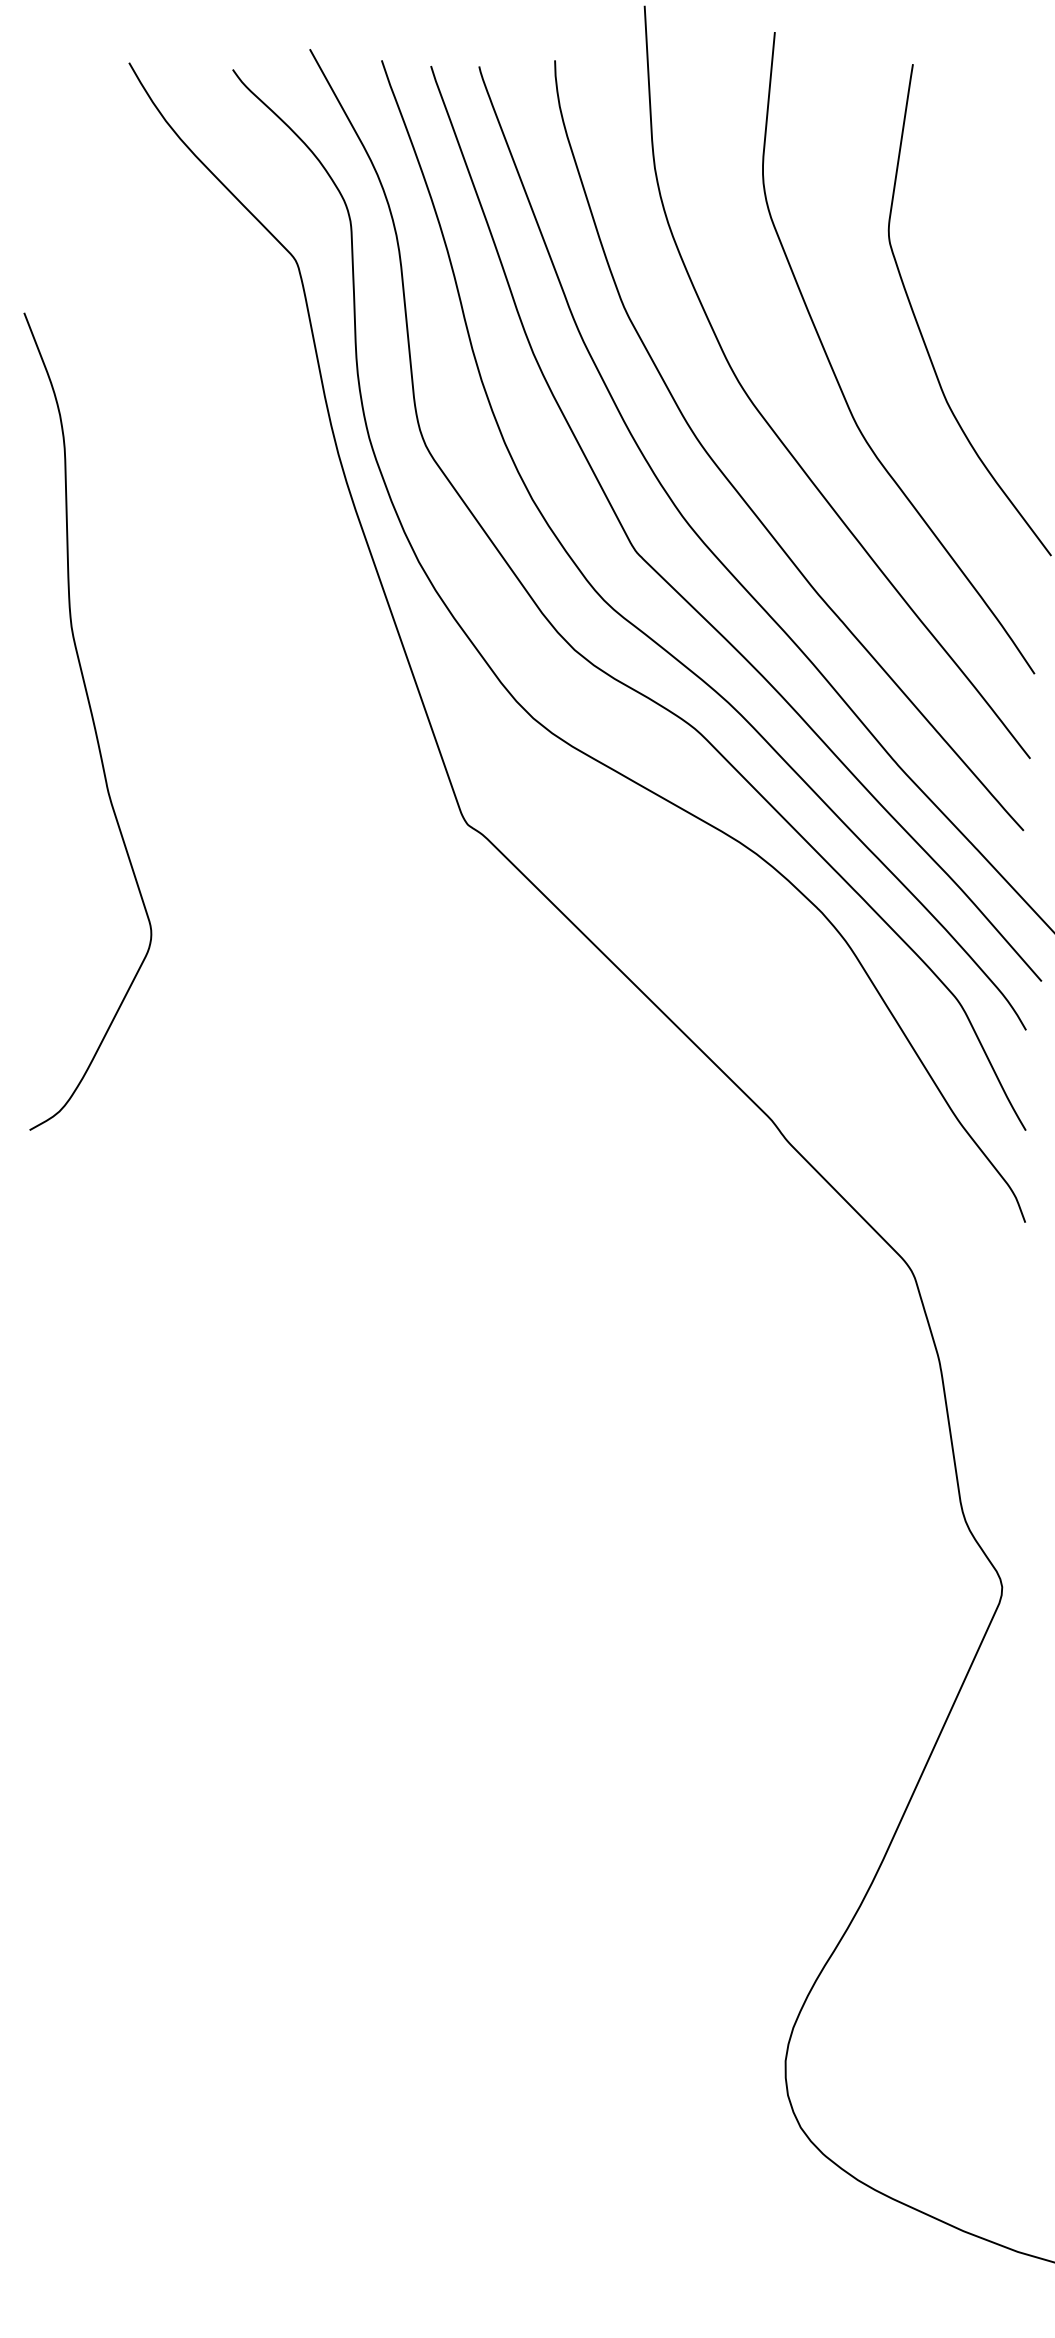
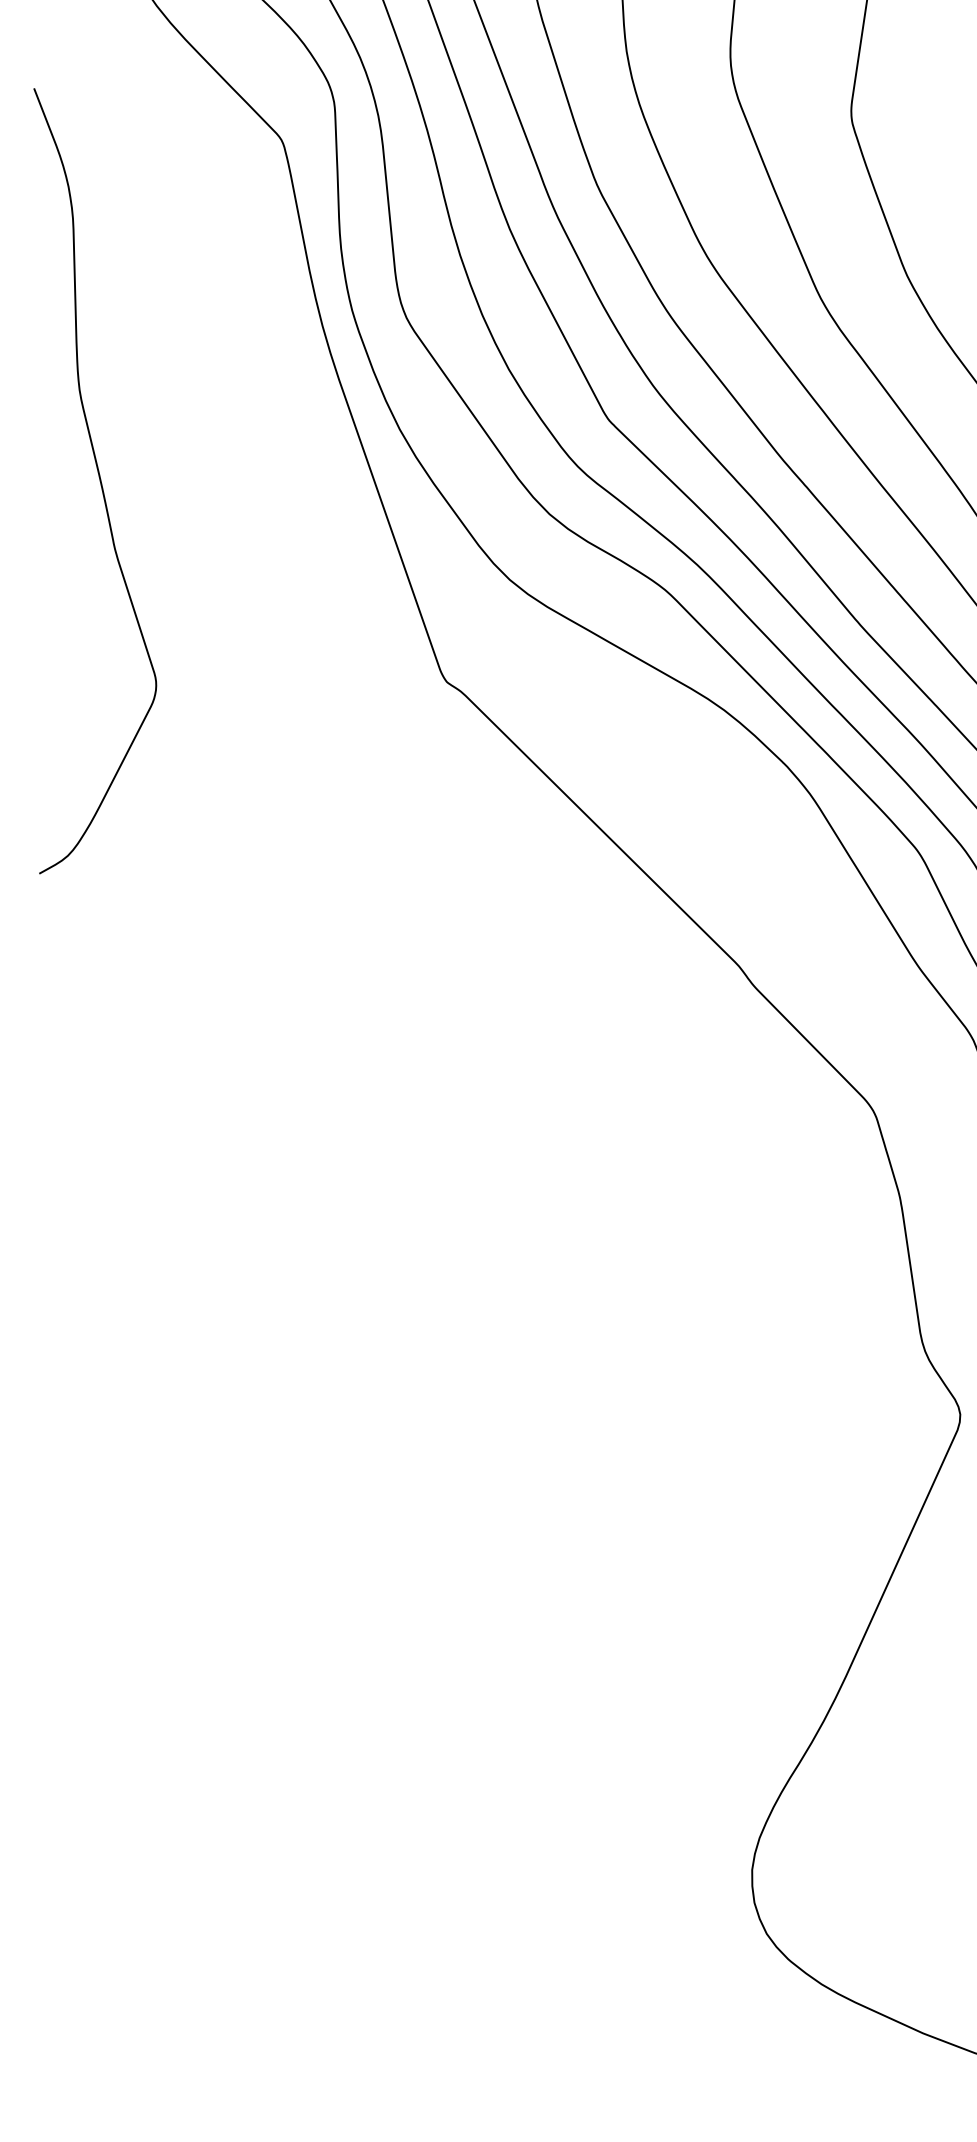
curve: (91, 718) -> (98, 478), moved

